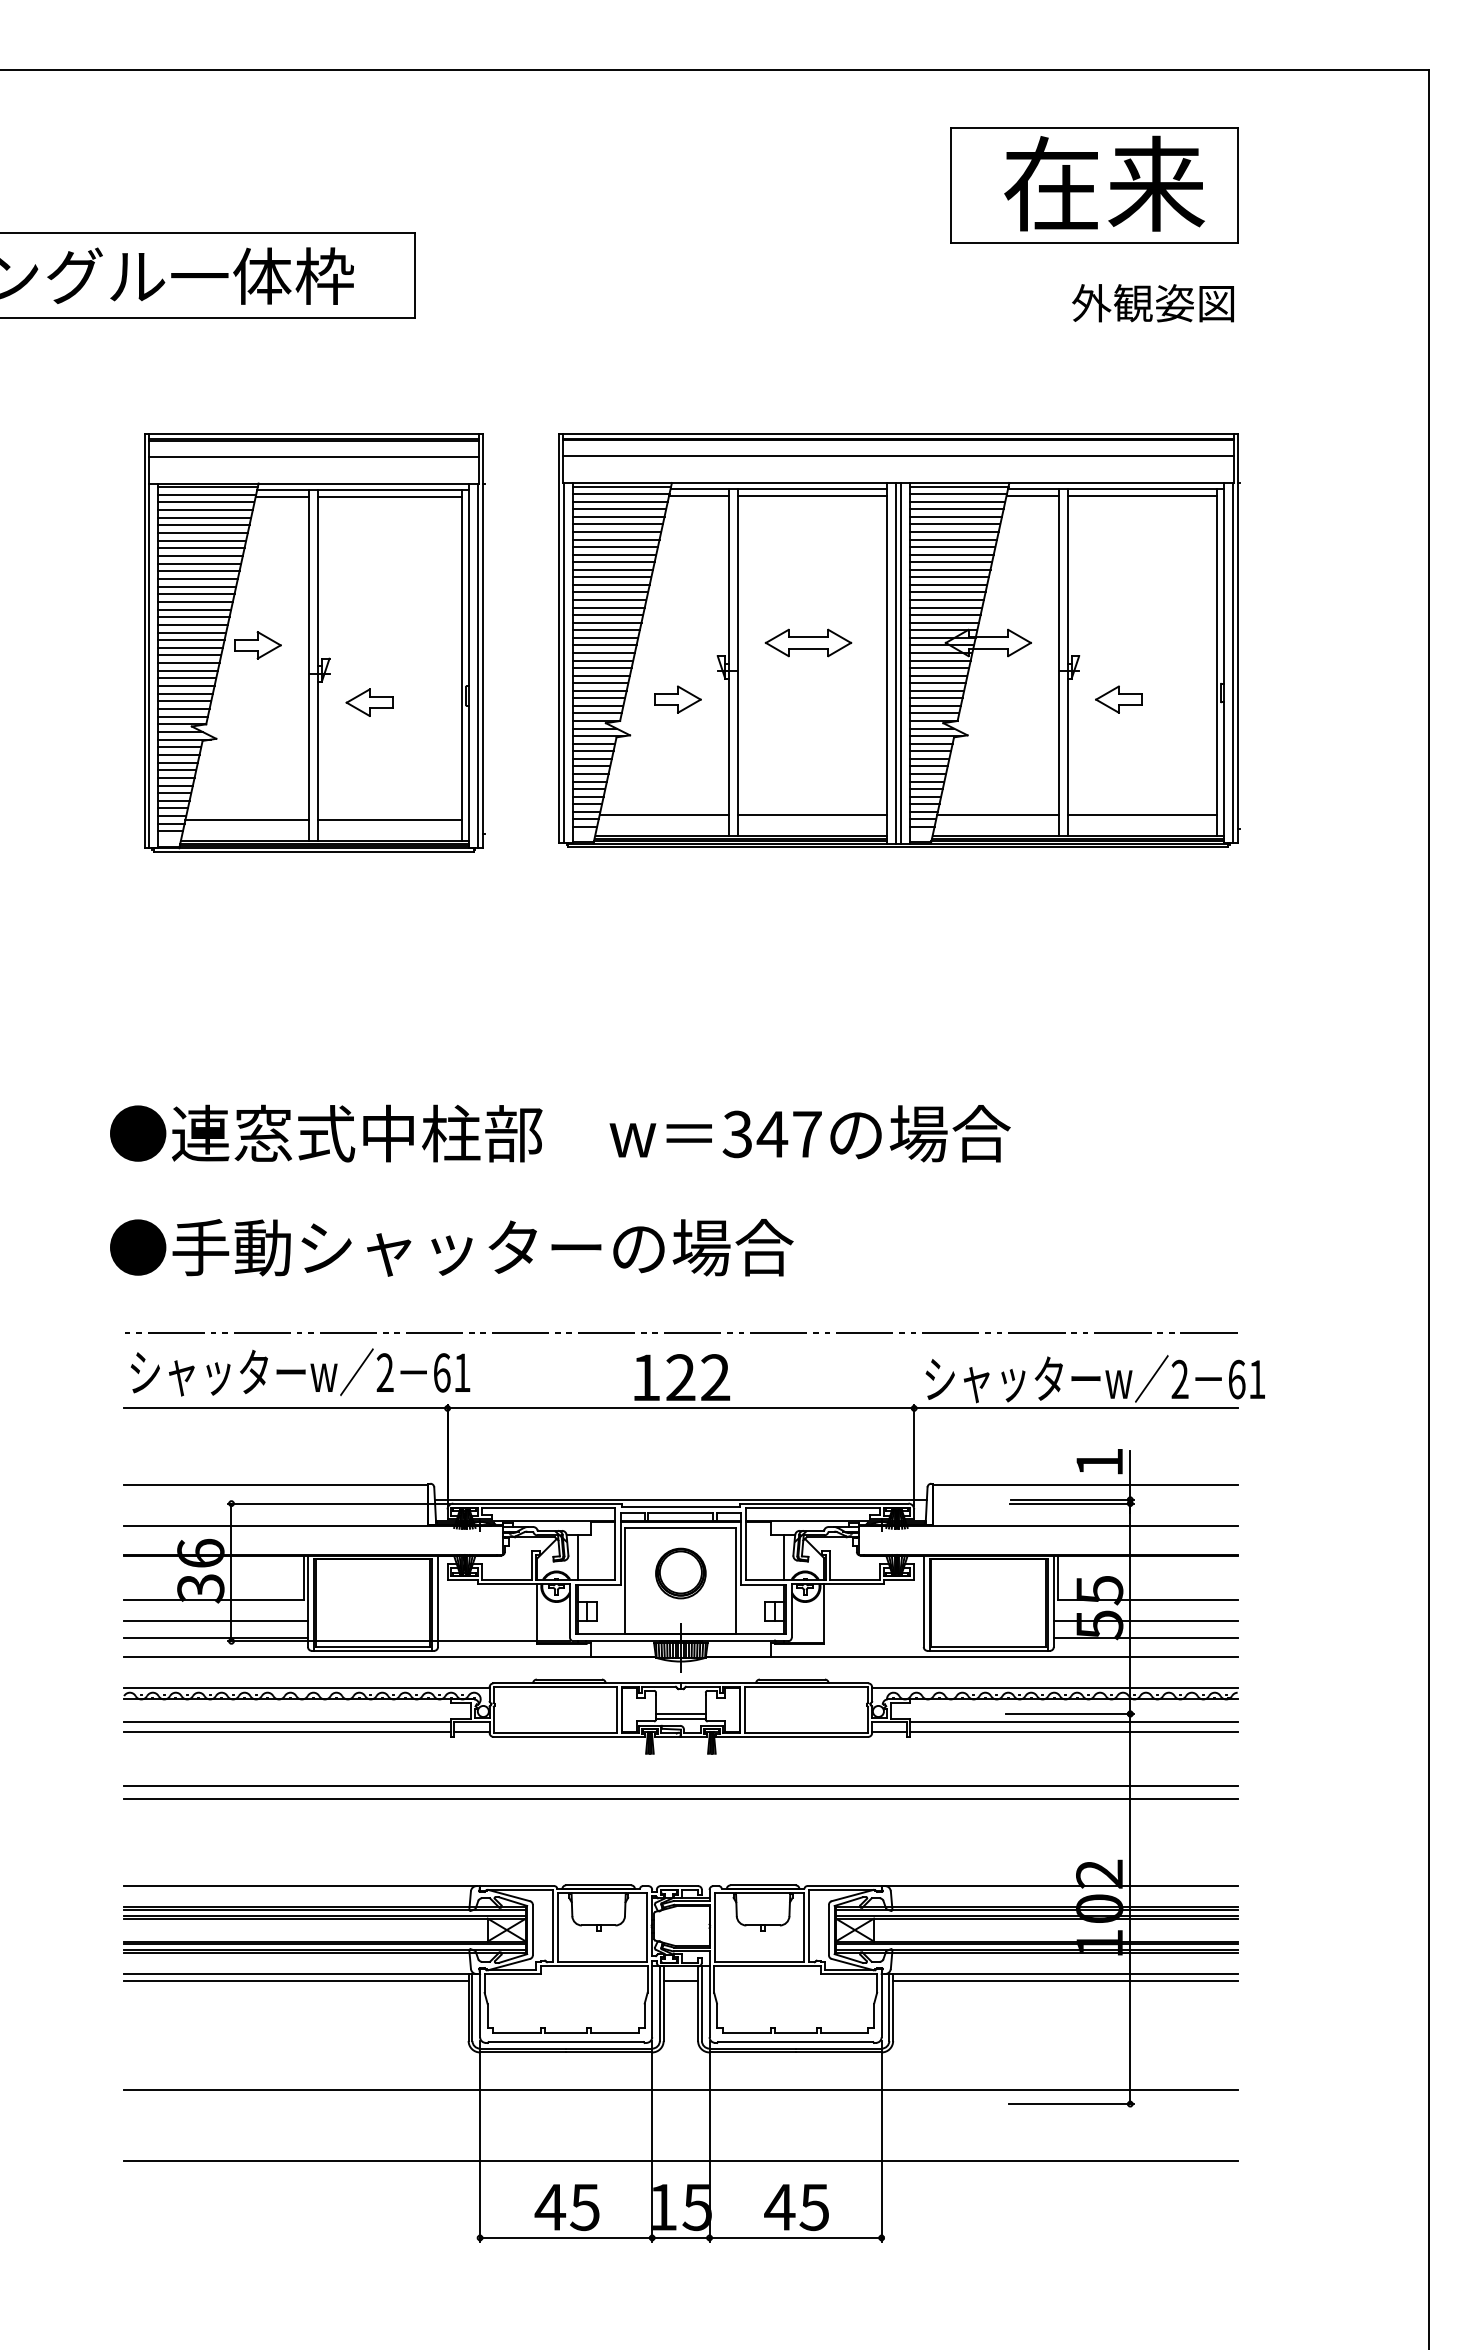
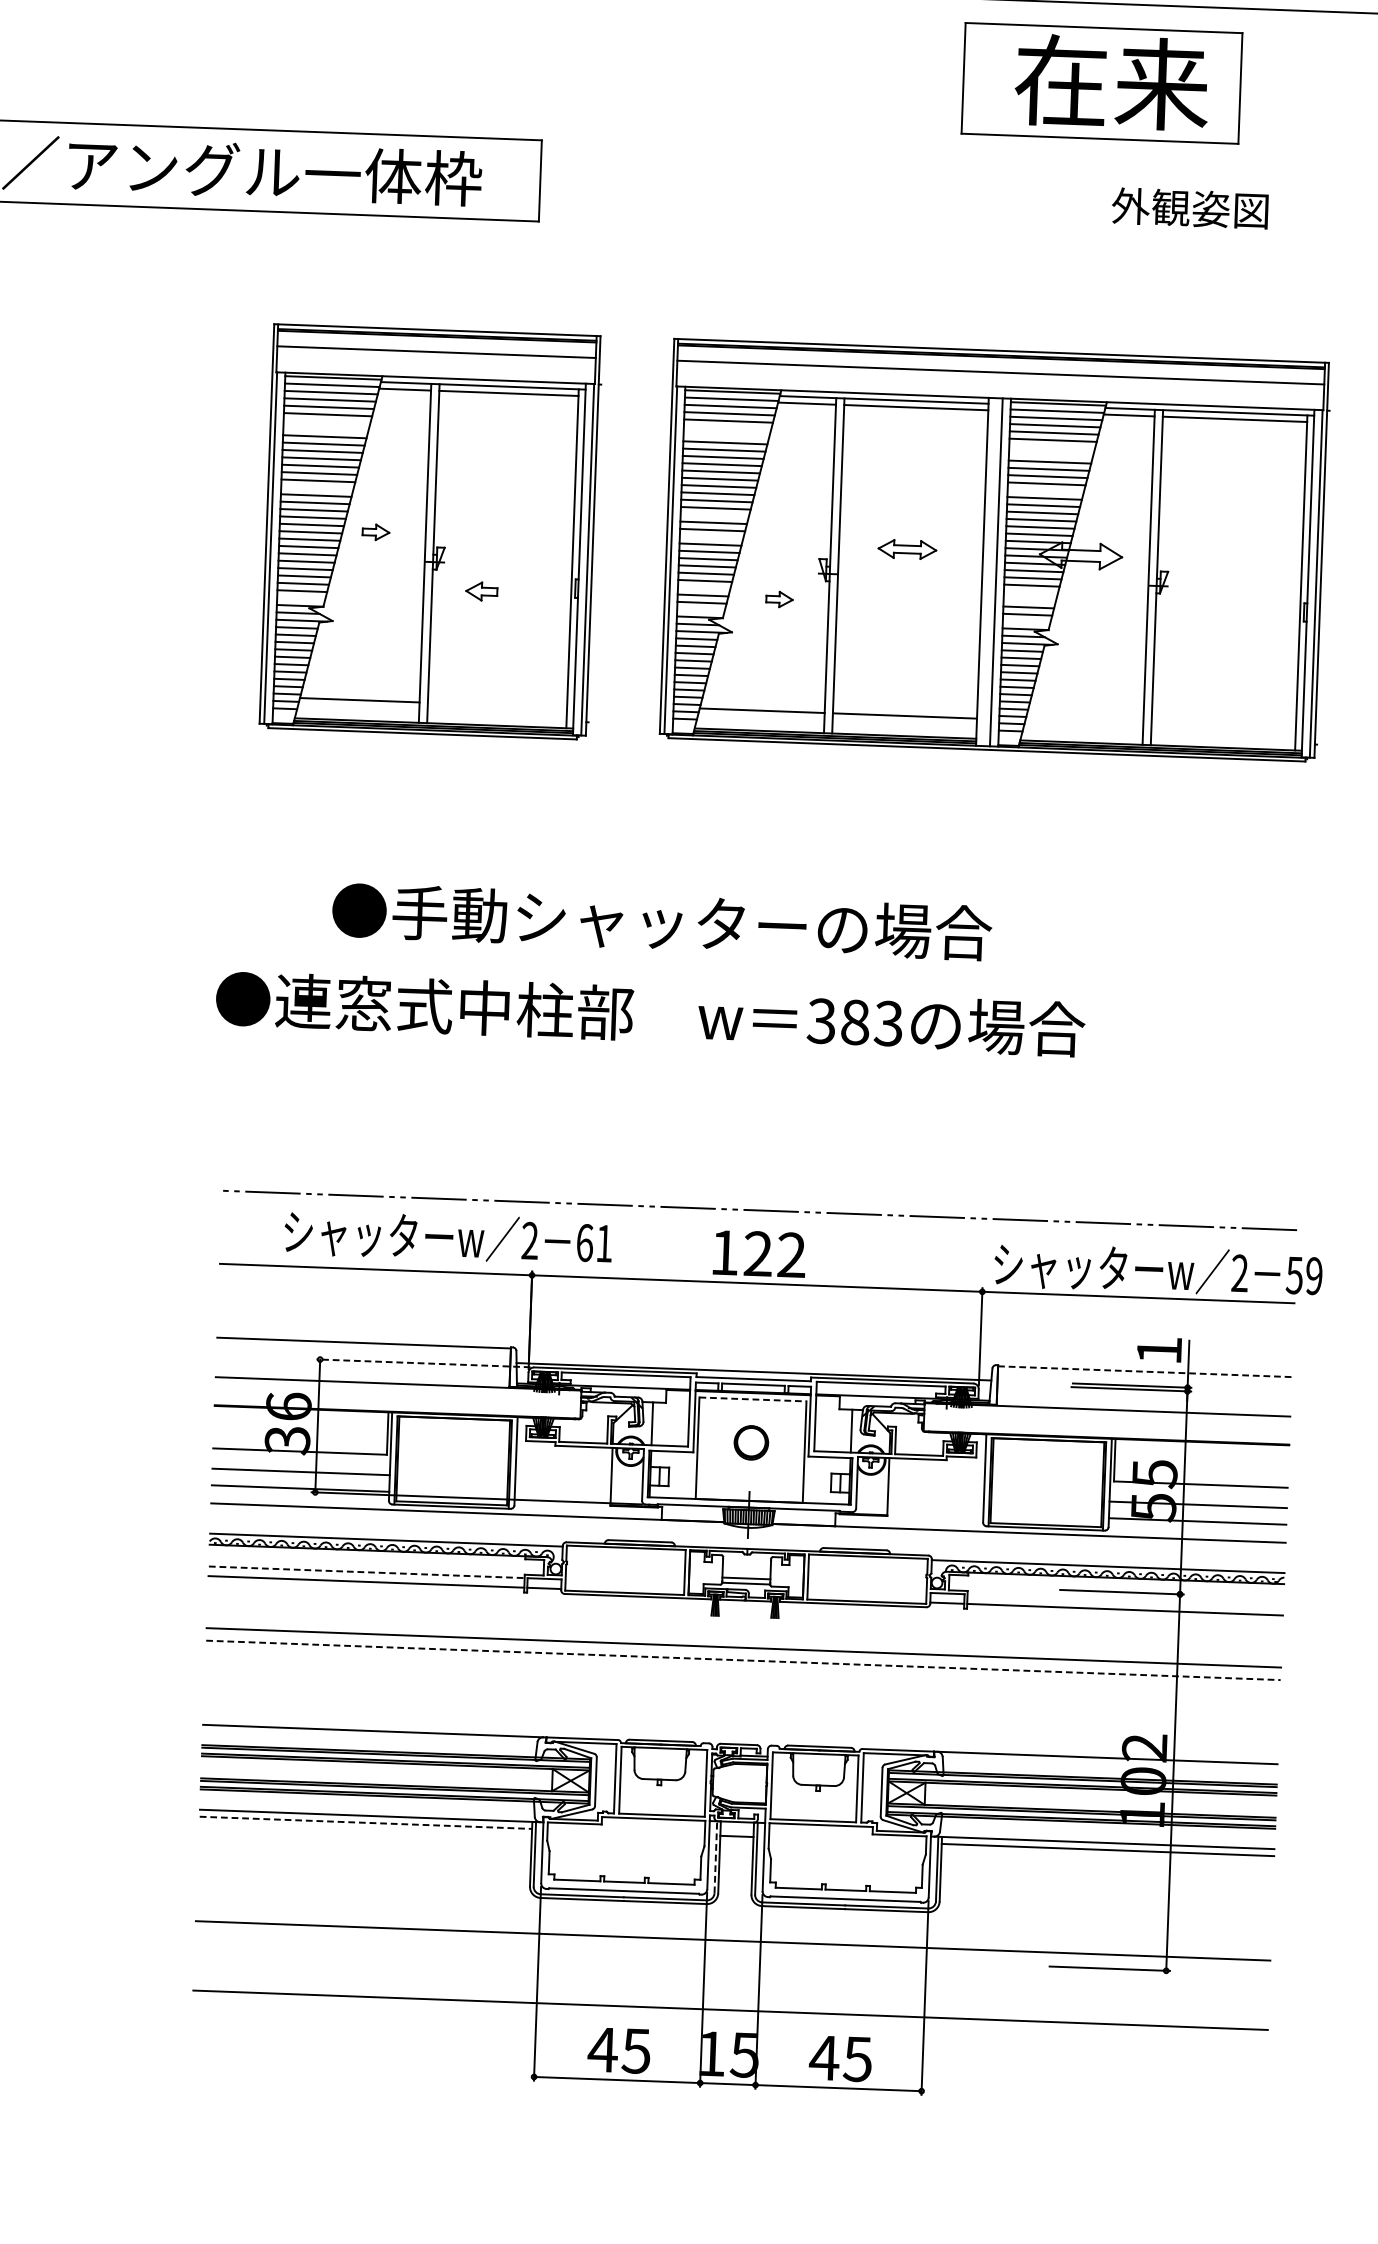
part: (1094, 185) -> (1102, 83), moved
text: (1152, 303) -> (1189, 208), moved
line: (617, 524) -> (727, 428), removed
line: (616, 531) -> (726, 435), removed
line: (953, 531) -> (1051, 447), removed
line: (202, 533) -> (326, 422), removed
line: (953, 539) -> (1051, 454), removed
line: (202, 540) -> (326, 429), removed
line: (948, 577) -> (1044, 491), removed
line: (195, 601) -> (317, 487), removed
line: (607, 615) -> (714, 515), removed
line: (605, 637) -> (711, 537), removed
part: (808, 642) -> (907, 549), size x0.7
part: (257, 645) -> (375, 532), size x0.6
line: (895, 662) -> (990, 571), removed
line: (937, 683) -> (1030, 593), removed
line: (599, 690) -> (704, 587), removed
line: (936, 690) -> (1029, 599), removed
part: (677, 699) -> (779, 599), size x0.6
part: (1118, 699) -> (1204, 615), removed
part: (369, 702) -> (481, 591), size x0.7
line: (596, 713) -> (700, 610), removed
line: (934, 713) -> (1026, 622), removed
line: (182, 716) -> (300, 598), removed
line: (998, 815) -> (1084, 722), removed
line: (1142, 815) -> (1223, 727), removed
line: (390, 819) -> (497, 705), removed
text: (788, 1134) -> (870, 1023), 347 -> 383
text: (451, 1247) -> (661, 921), moved
text: (300, 1372) -> (448, 1237), moved
text: (1246, 1379) -> (1304, 1275), 61 -> 59
line: (1085, 1484) -> (1144, 1371), solid -> dashed
line: (338, 1503) -> (423, 1363), solid -> dashed
line: (681, 1528) -> (753, 1399), solid -> dashed
part: (680, 1573) -> (750, 1442), size x0.7
line: (287, 1722) -> (366, 1572), solid -> dashed
line: (1073, 1722) -> (1124, 1600), removed
line: (680, 1798) -> (743, 1660), solid -> dashed
line: (296, 1981) -> (366, 1823), solid -> dashed
line: (659, 2003) -> (715, 1857), solid -> dashed

